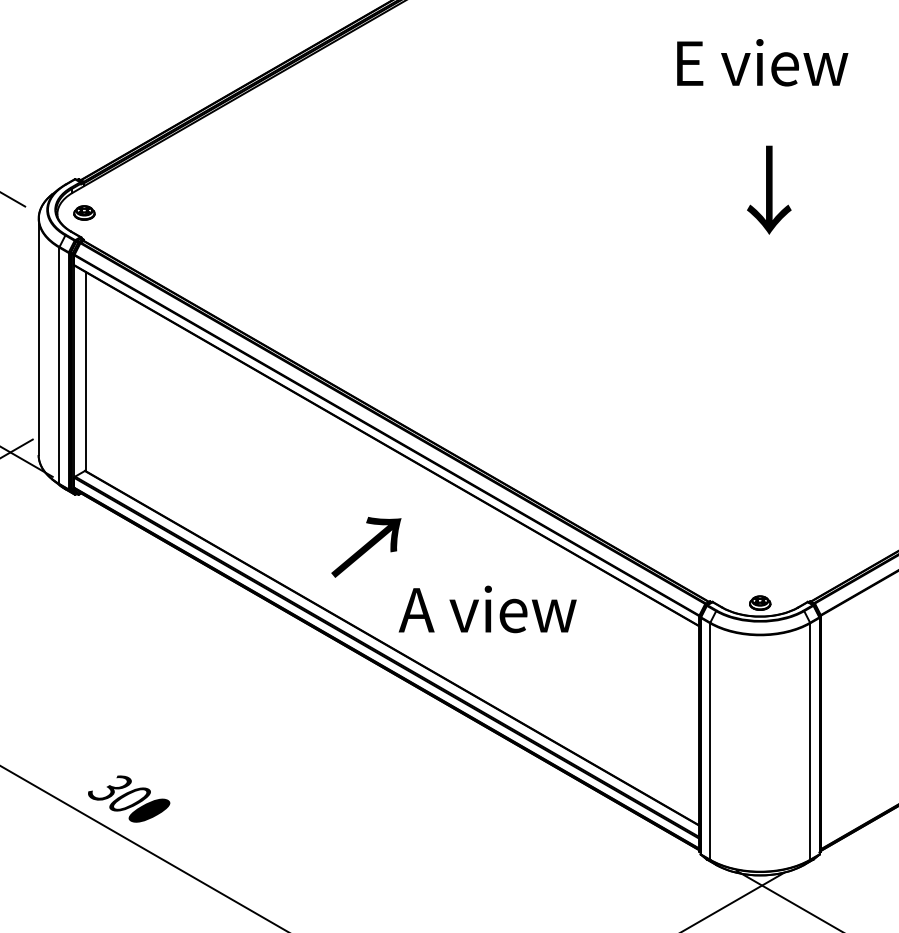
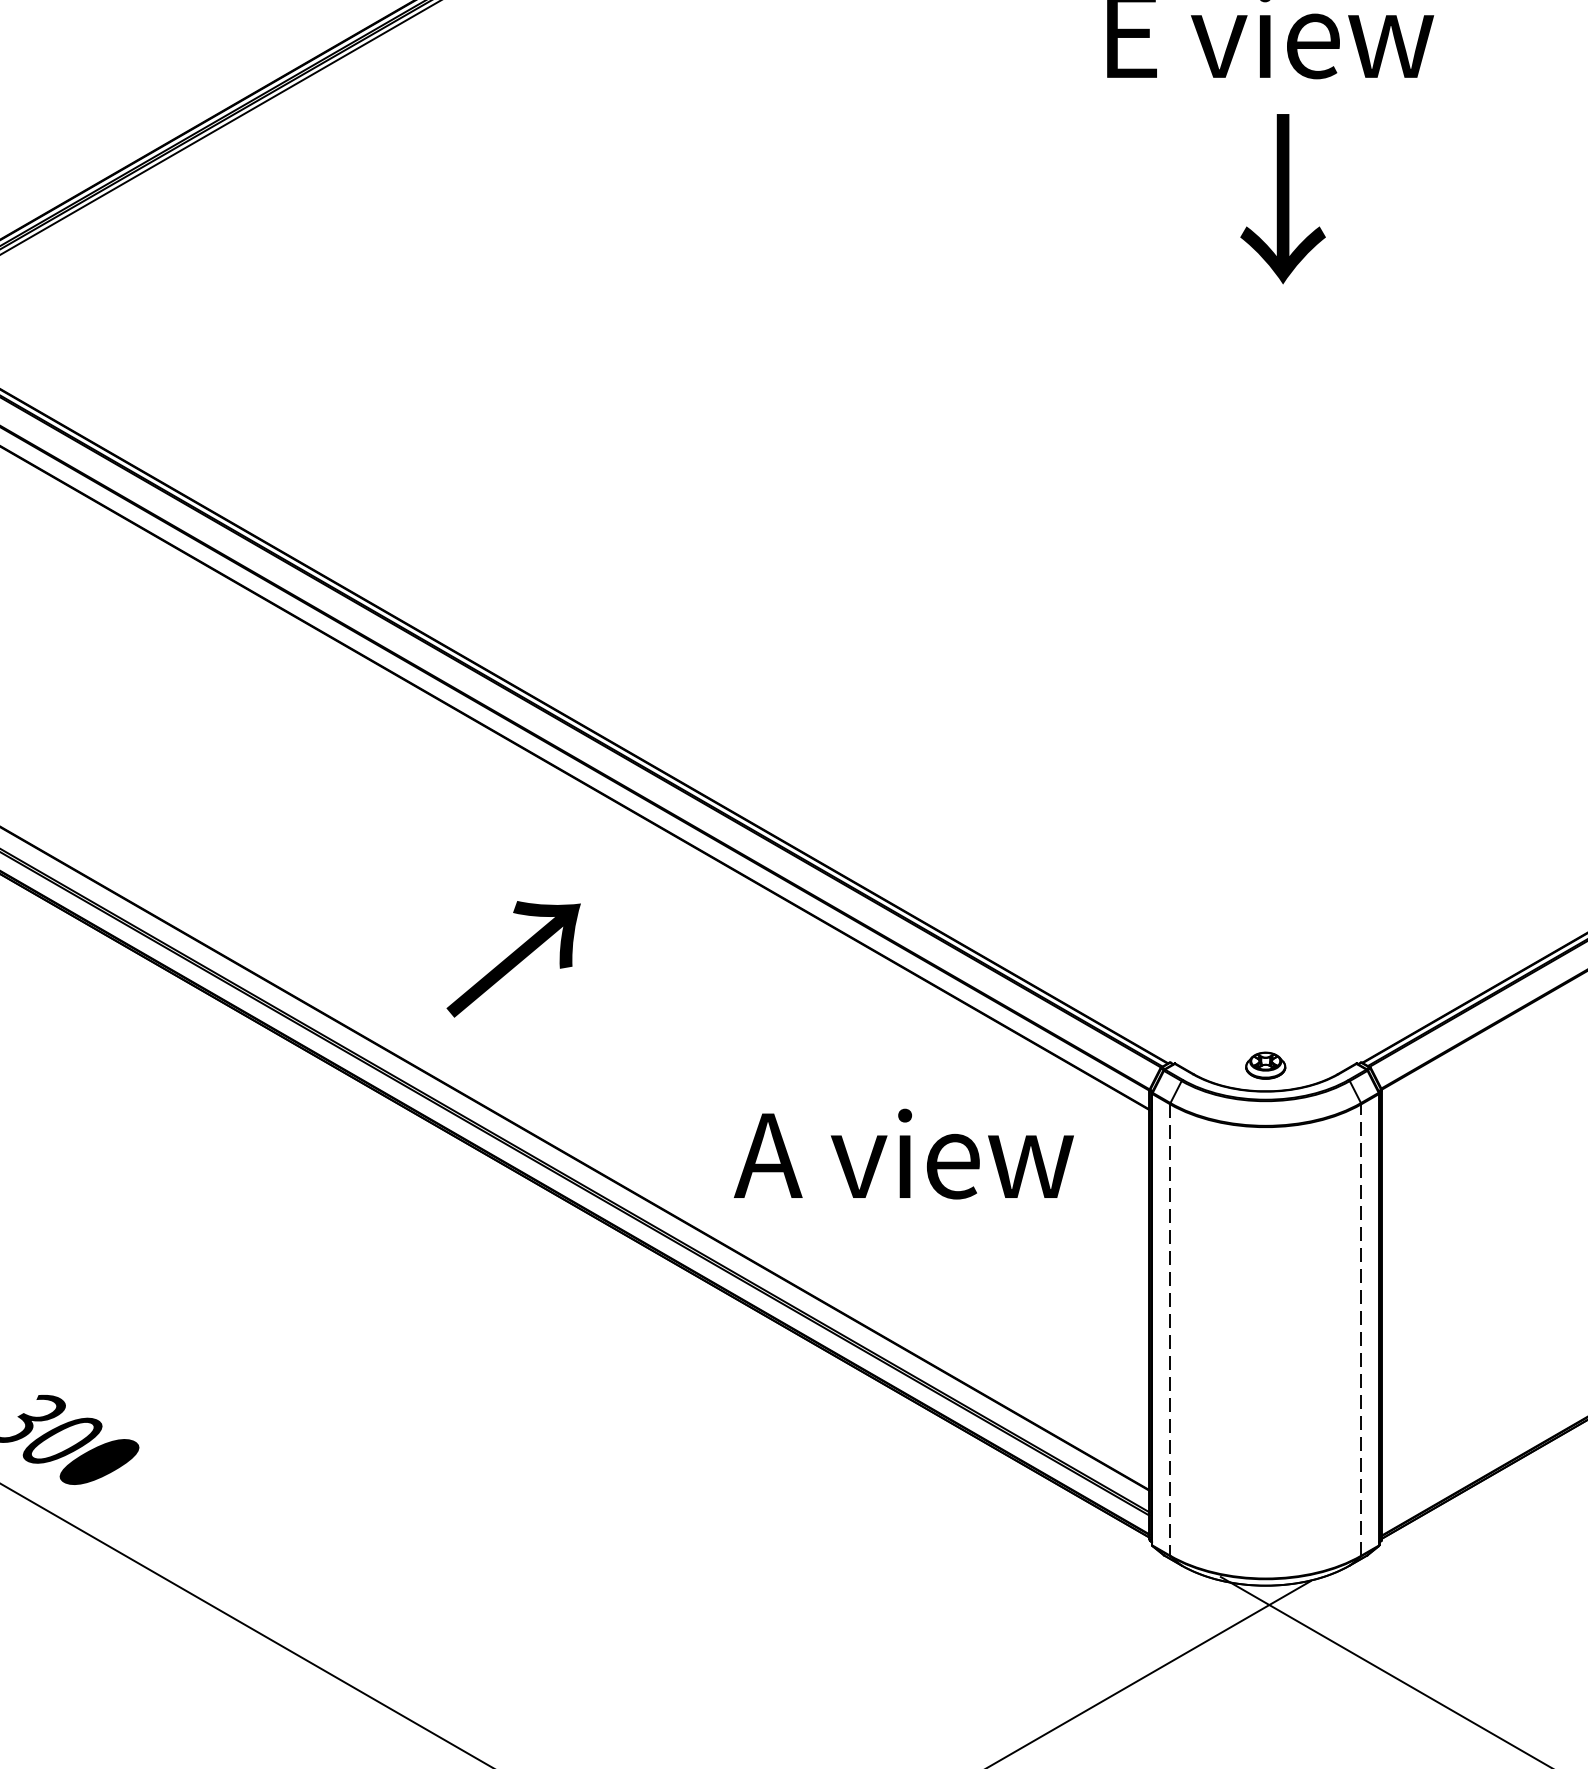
text: (769, 189) -> (1283, 197), moved
text: (487, 609) -> (903, 1154), moved
line: (810, 741) -> (1361, 1329), solid -> dashed
line: (710, 742) -> (1170, 1331), solid -> dashed

